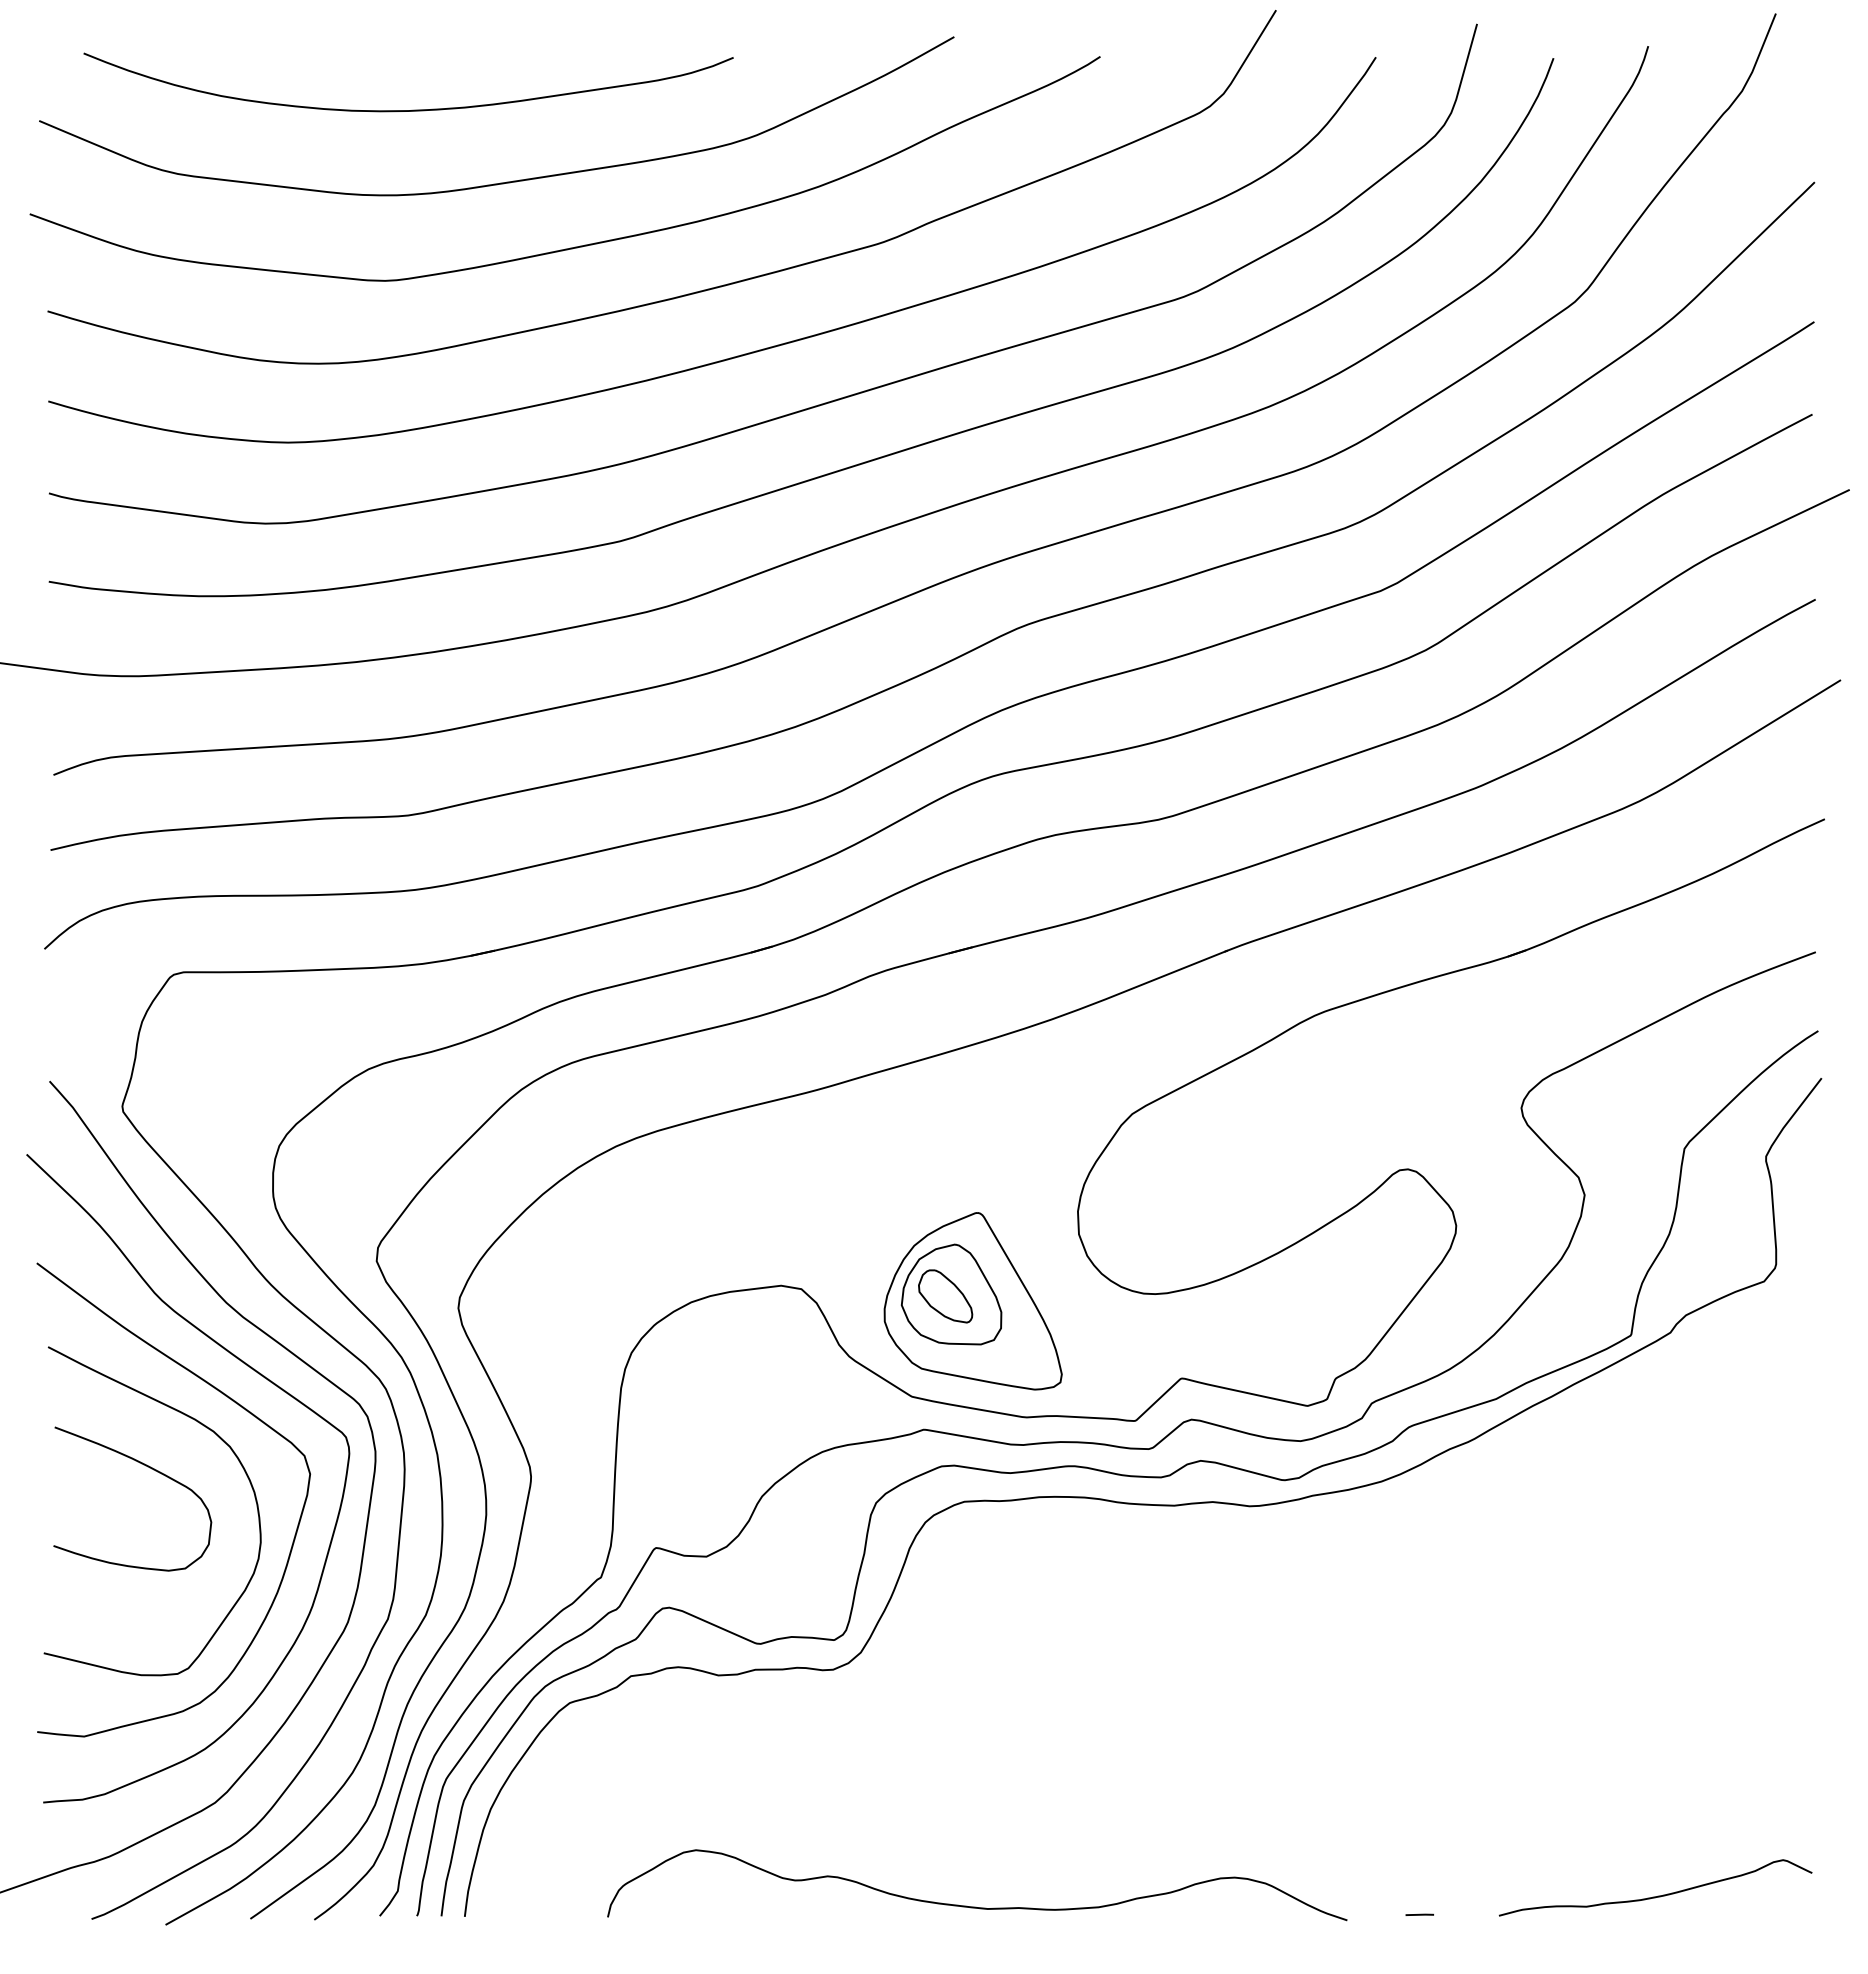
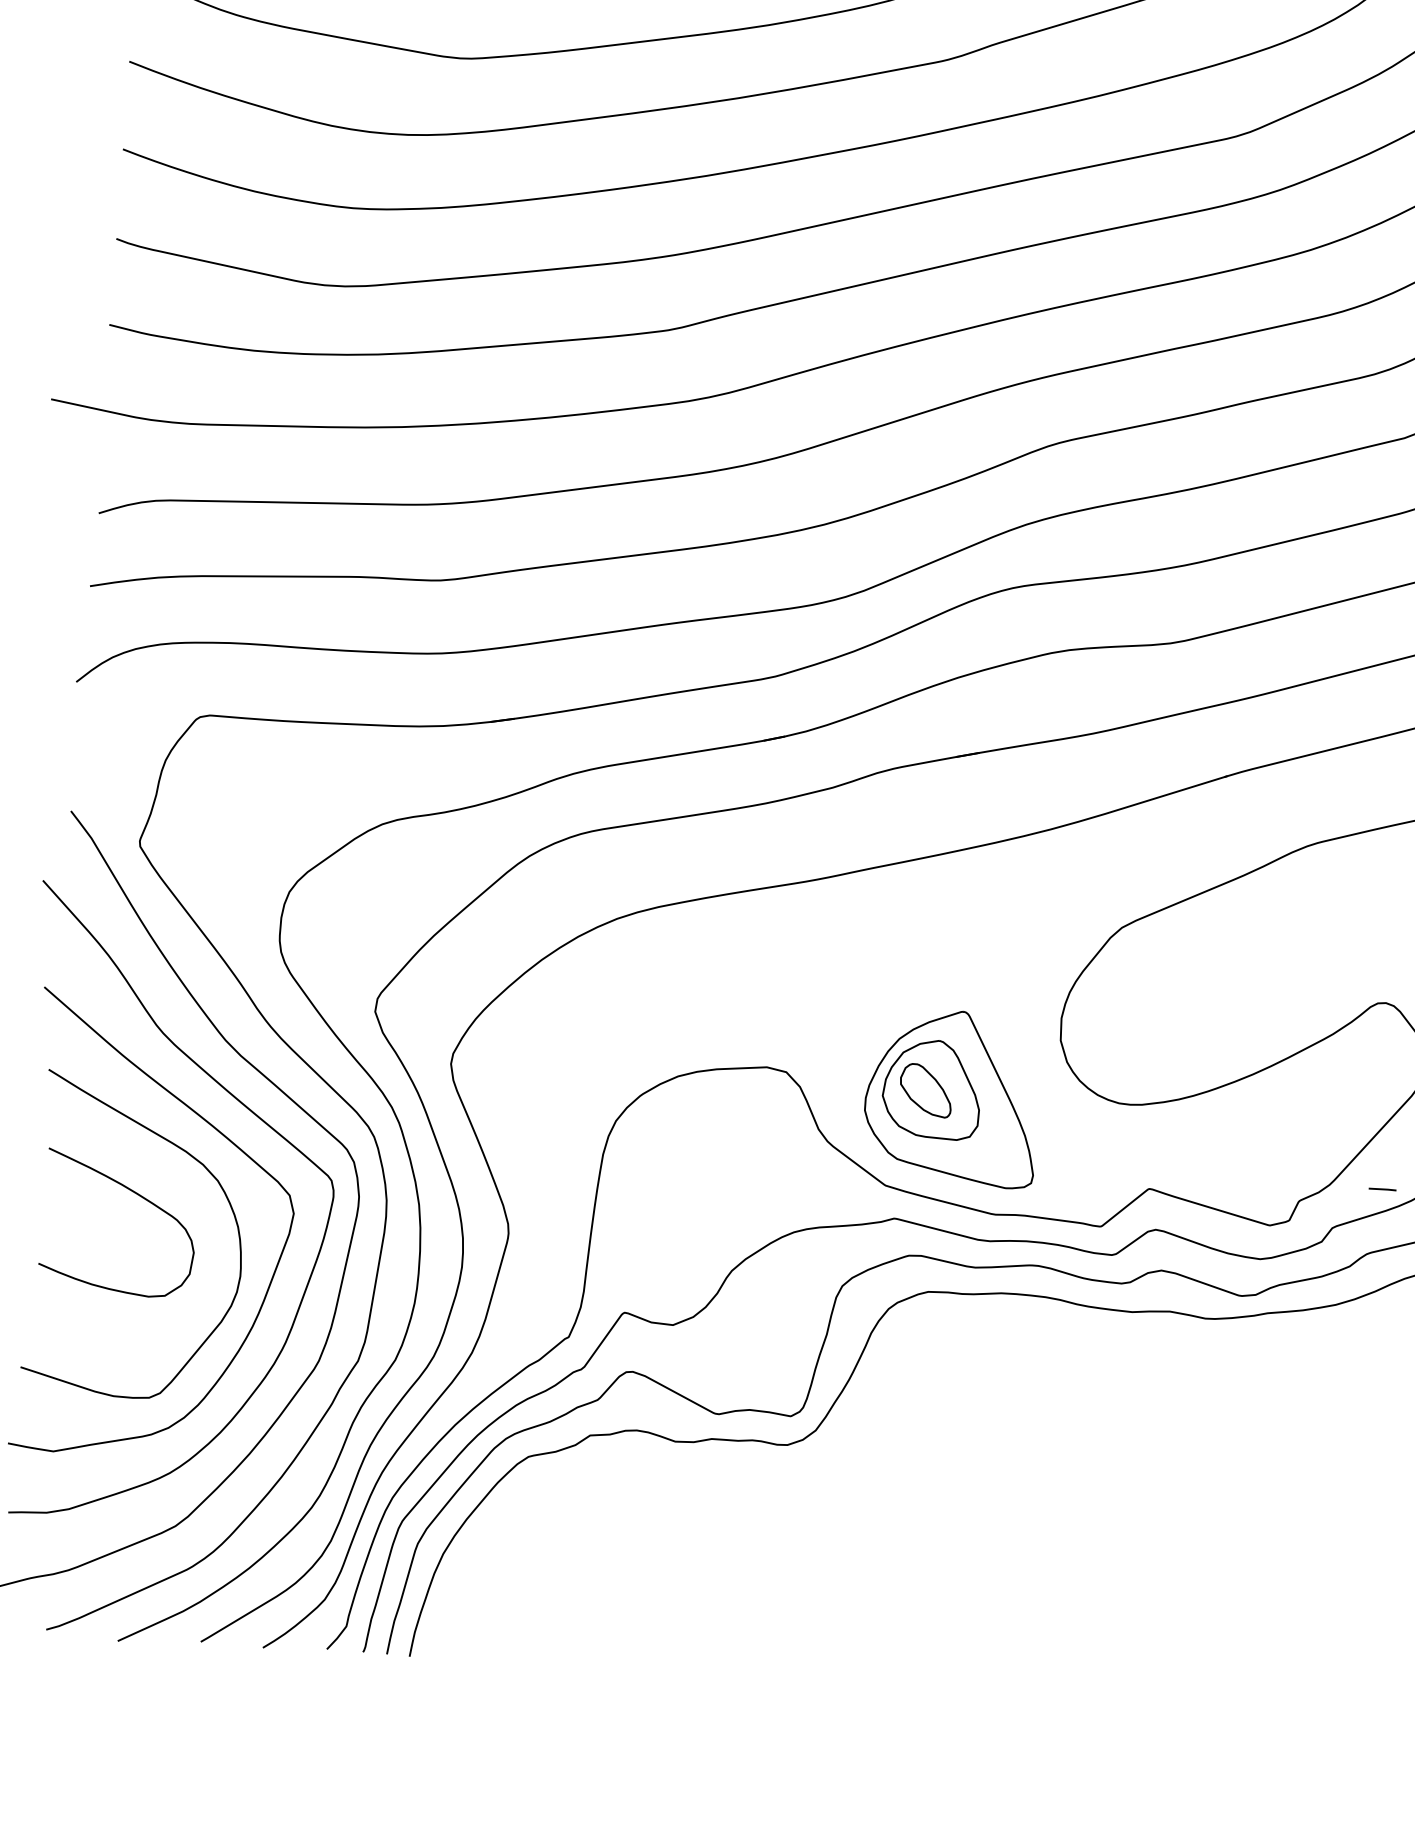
curve: (976, 1906) -> (908, 1686), removed
line: (1419, 1914) -> (1382, 1189), moved

